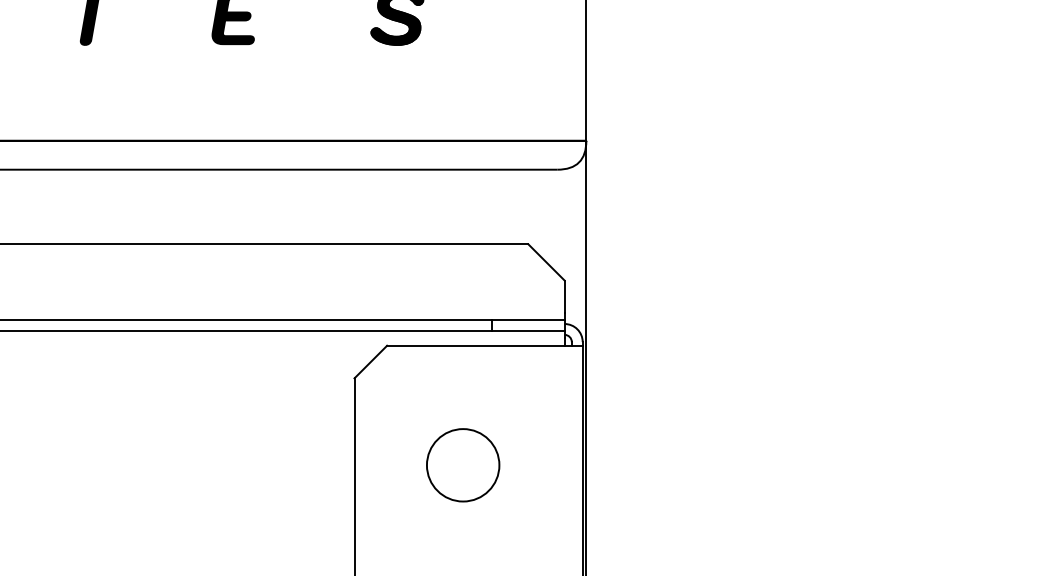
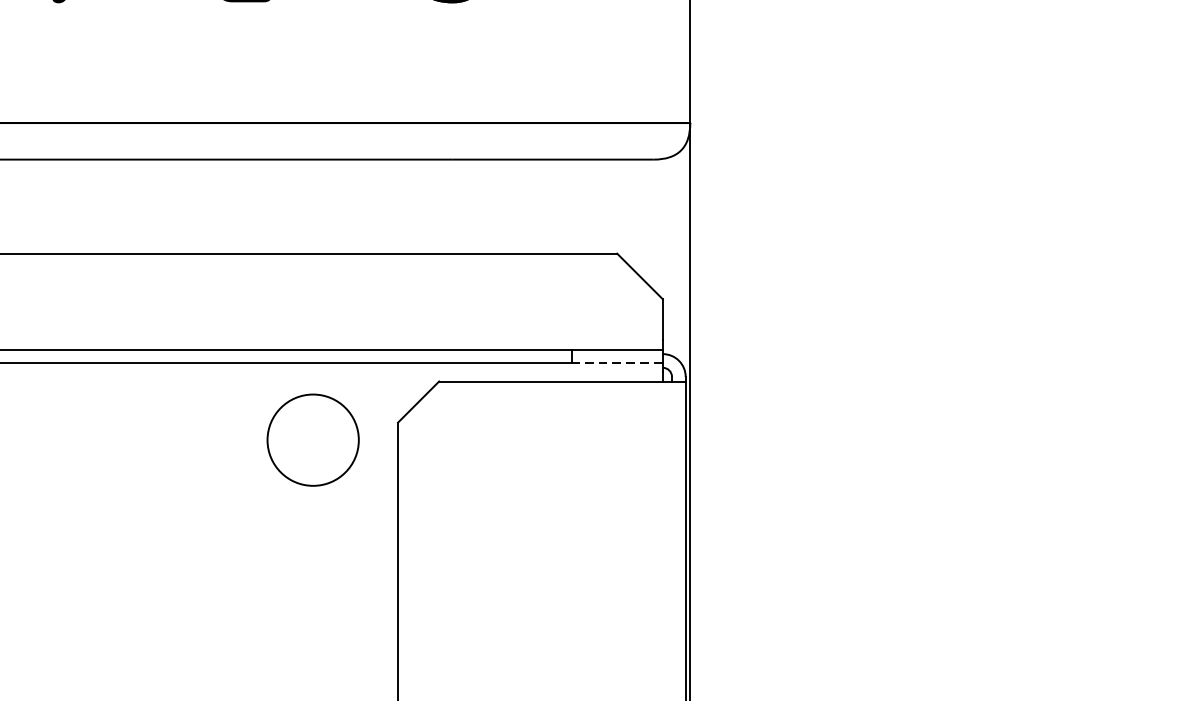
line: (527, 331) -> (616, 363), solid -> dashed
part: (463, 465) -> (313, 440), moved

